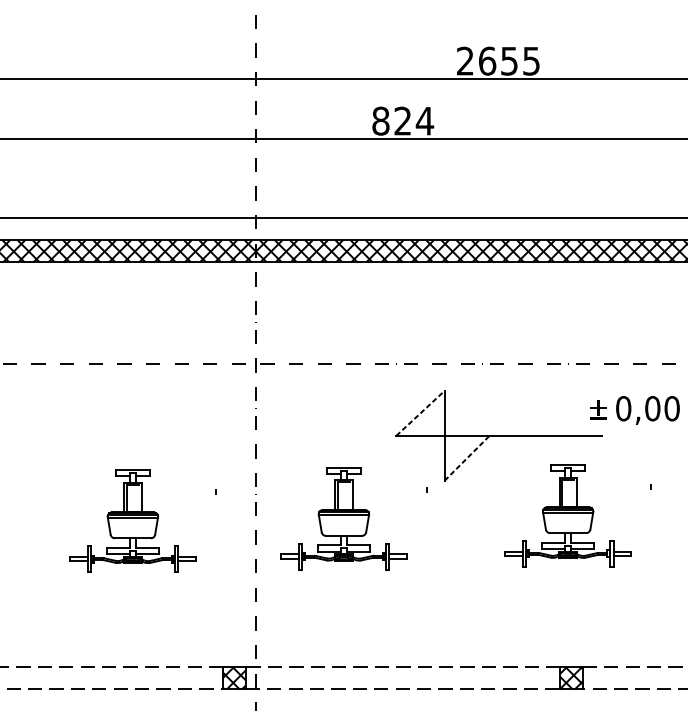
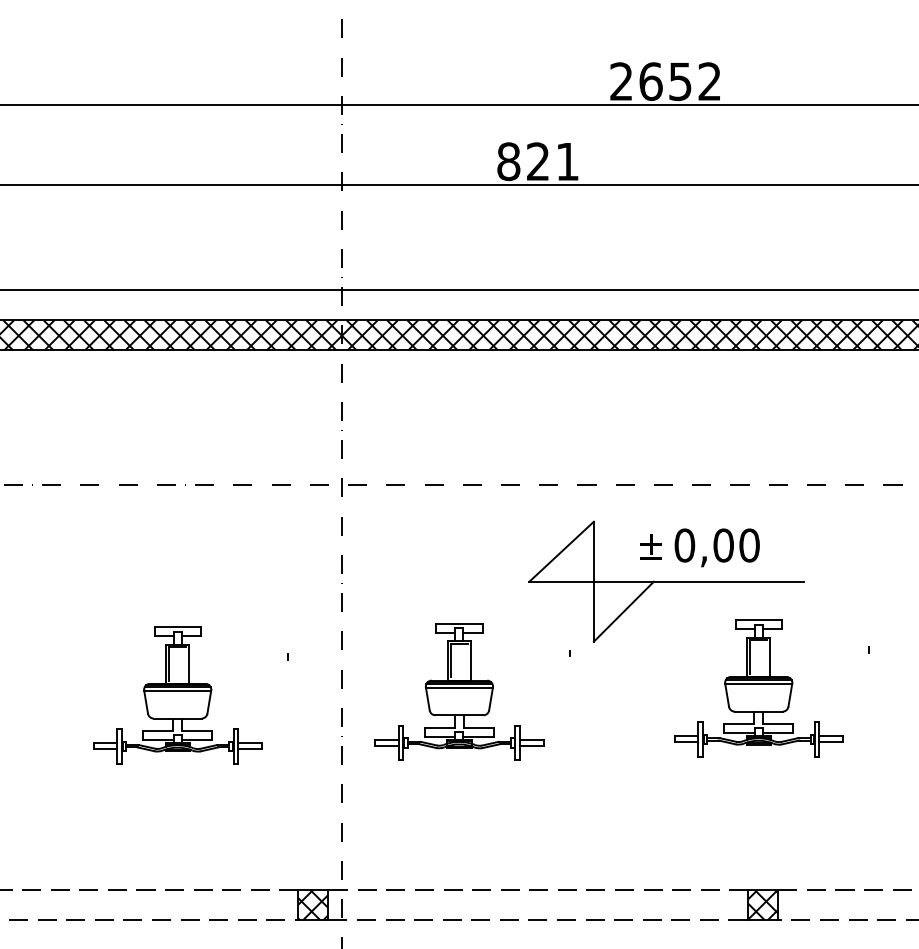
text: (531, 61) -> (709, 81), 2655 -> 2652
text: (424, 121) -> (567, 161), 824 -> 821
text: (634, 410) -> (699, 547), moved
line: (421, 413) -> (562, 551), dashed -> solid
line: (467, 458) -> (624, 611), dashed -> solid

